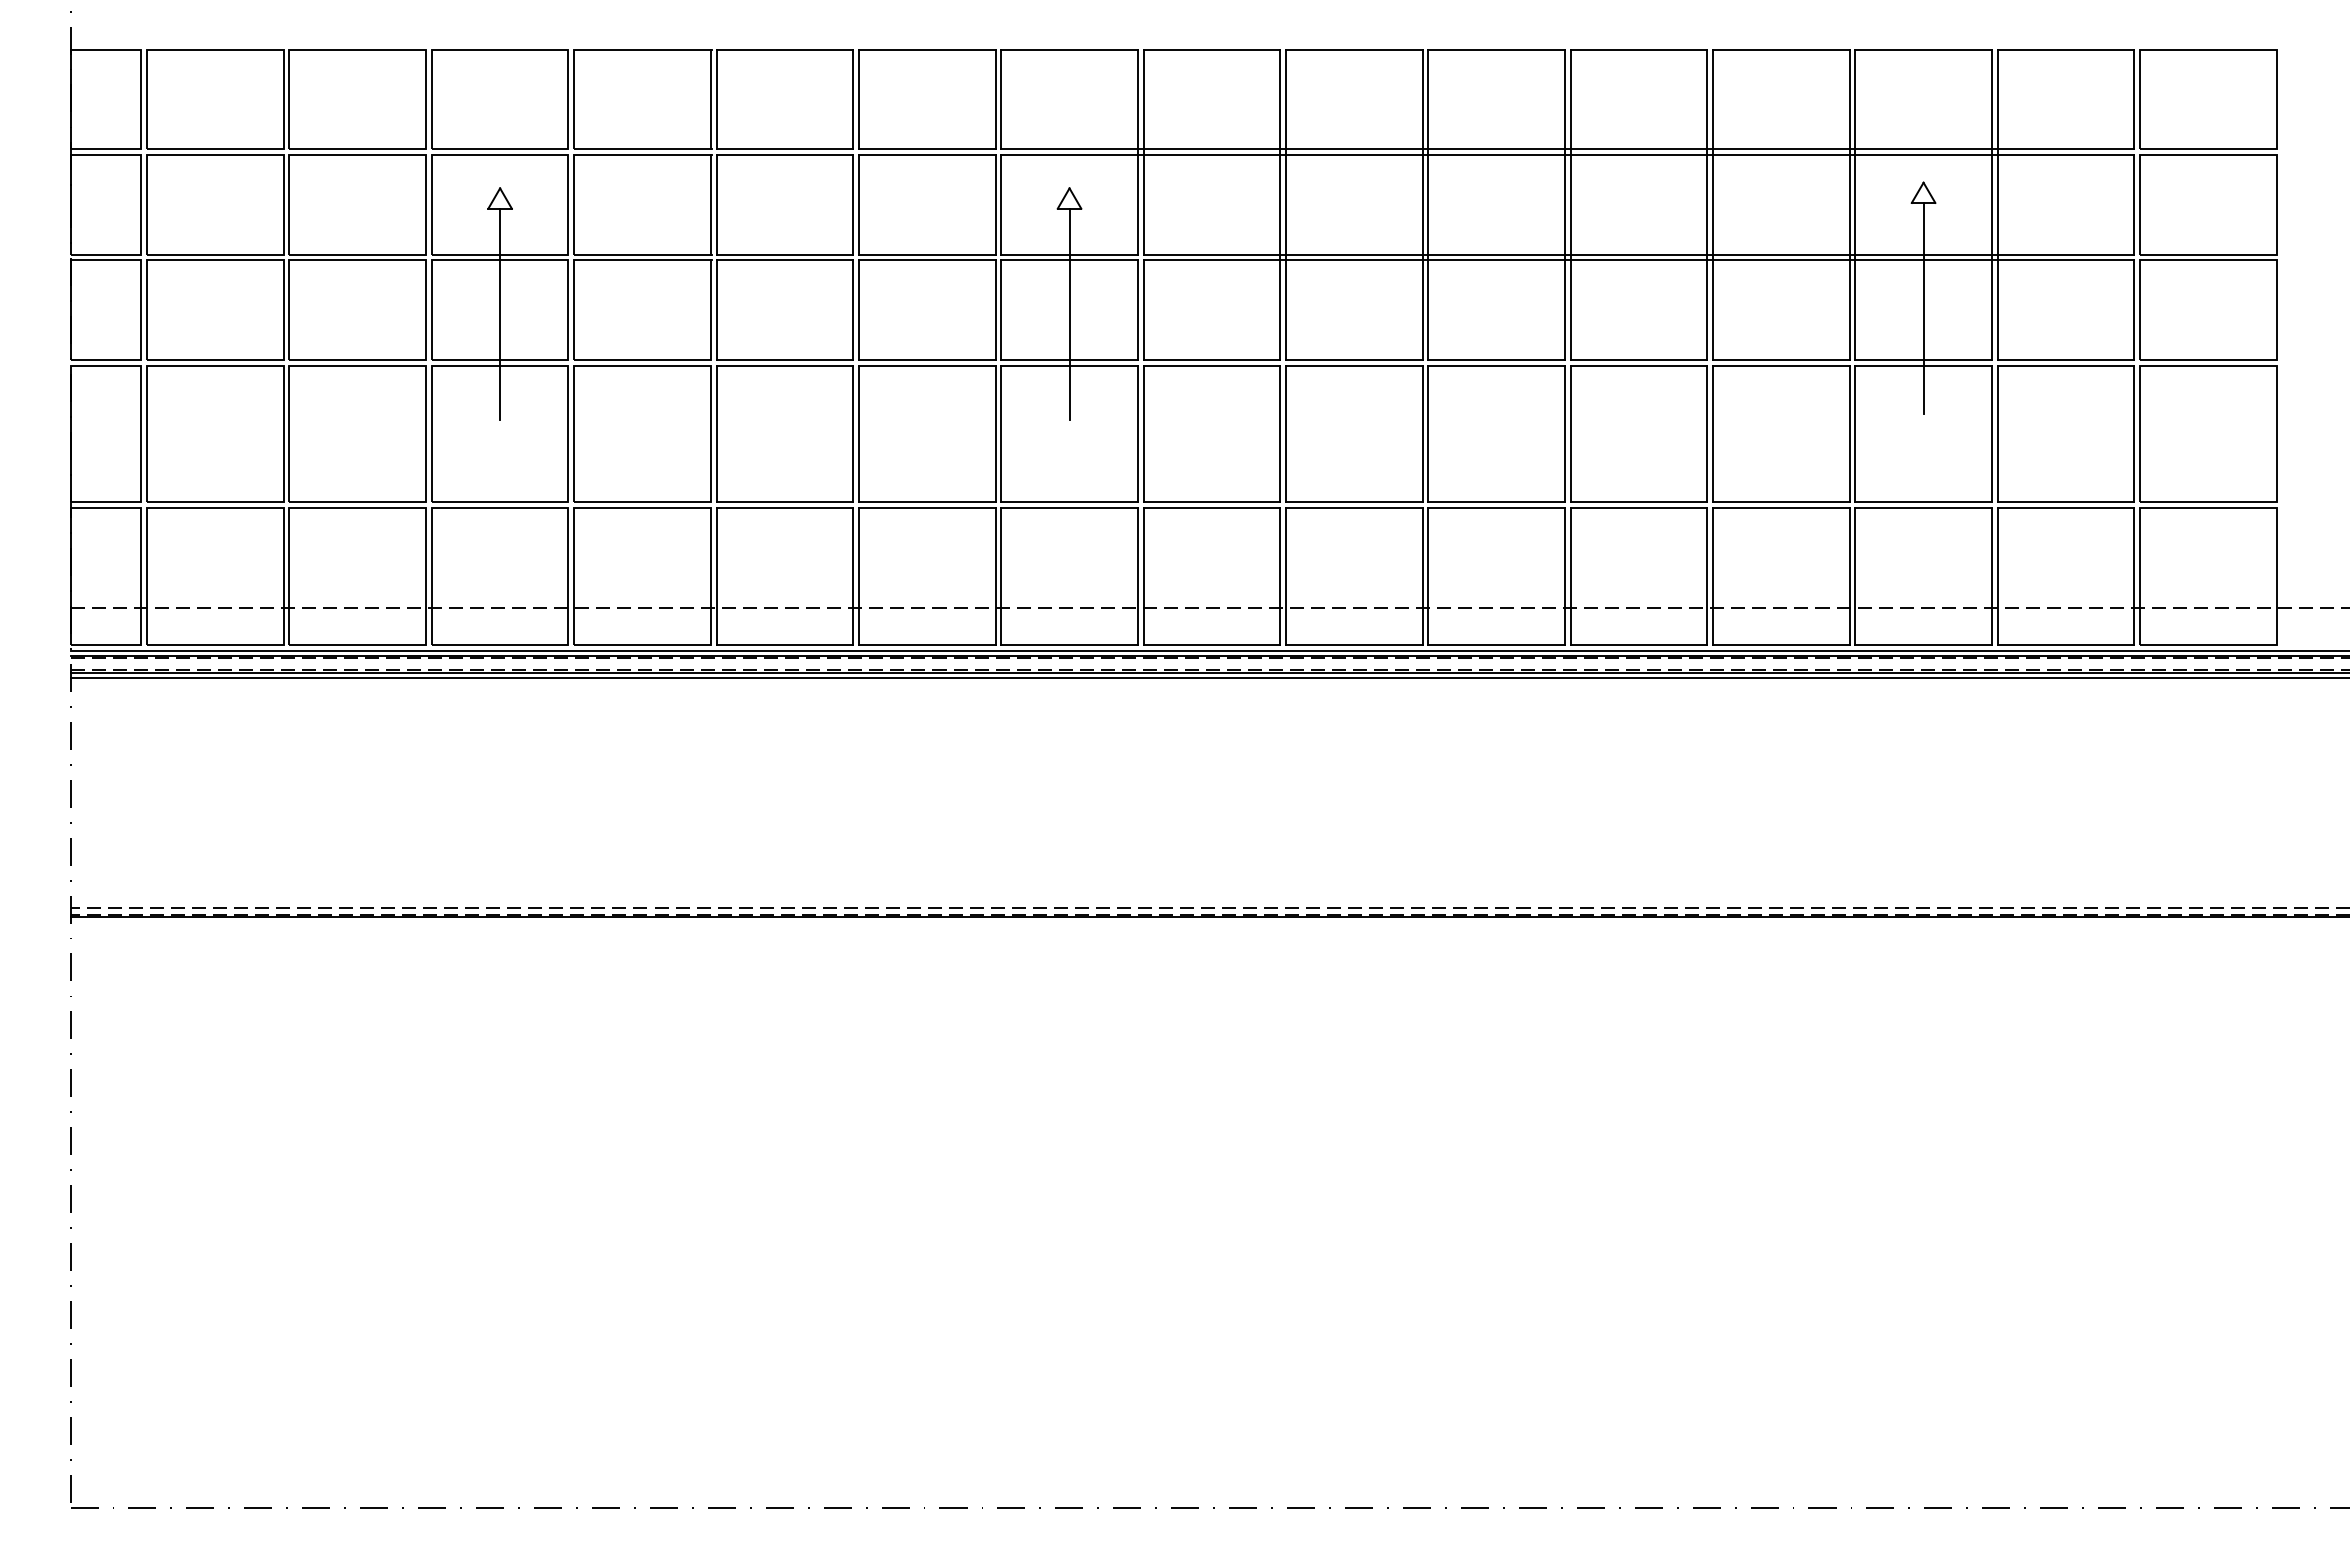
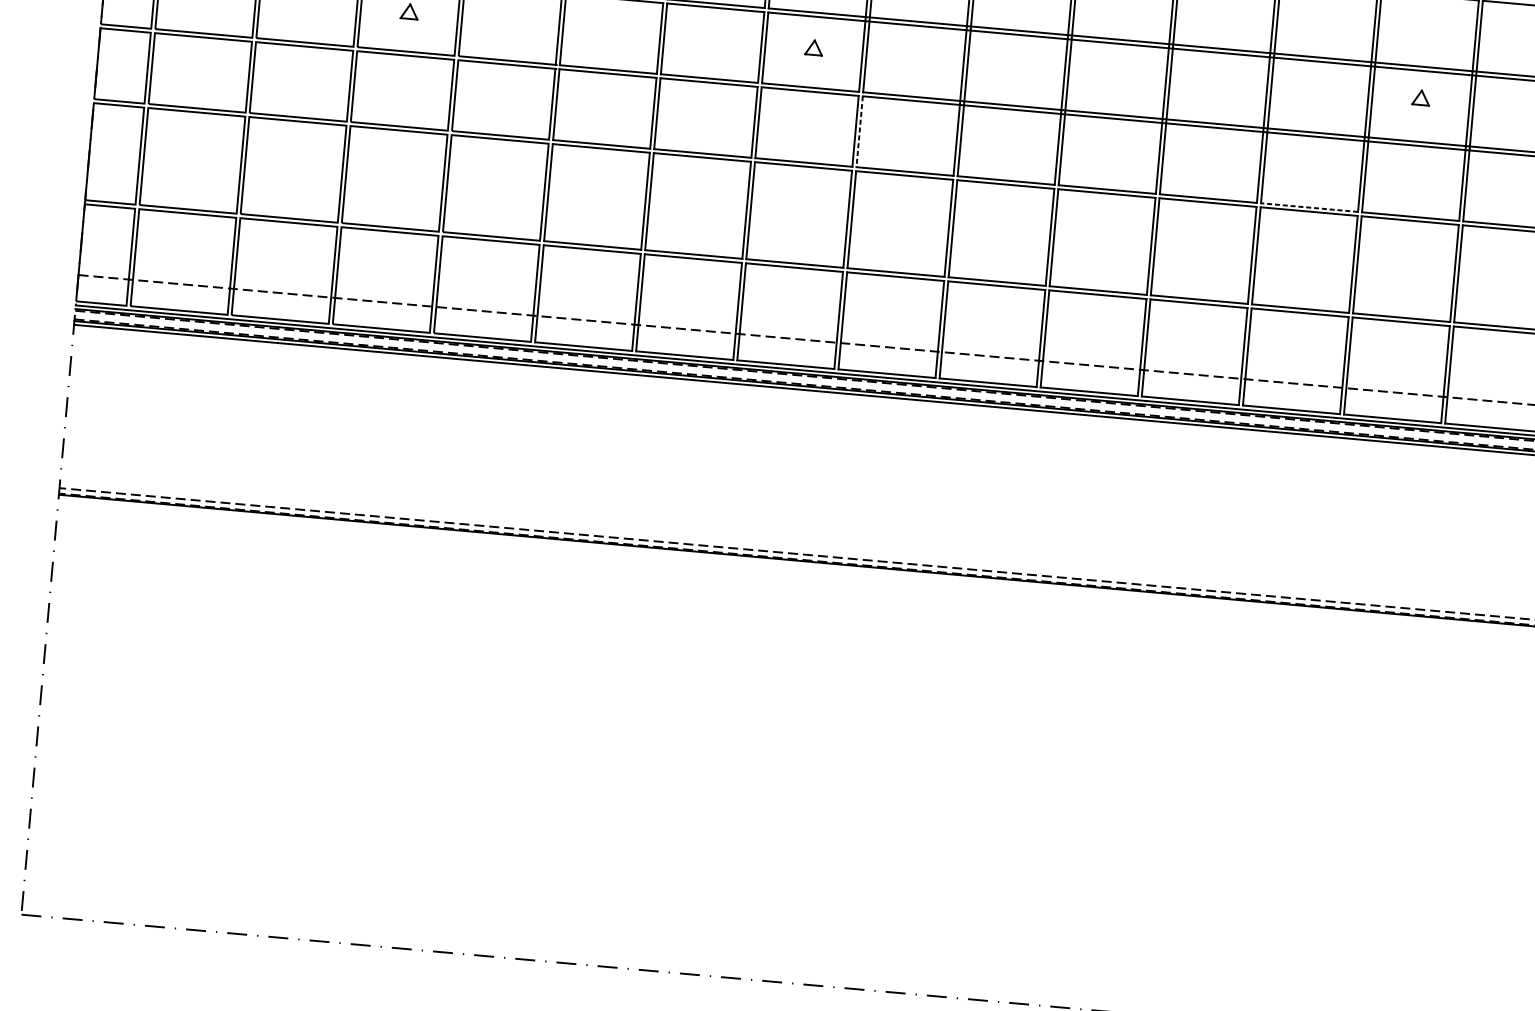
line: (1923, 307) -> (1413, 179), removed
line: (1143, 310) -> (859, 131), solid -> dashed
line: (500, 313) -> (402, 93), removed
line: (1069, 313) -> (806, 129), removed
line: (1780, 360) -> (1308, 207), solid -> dashed

